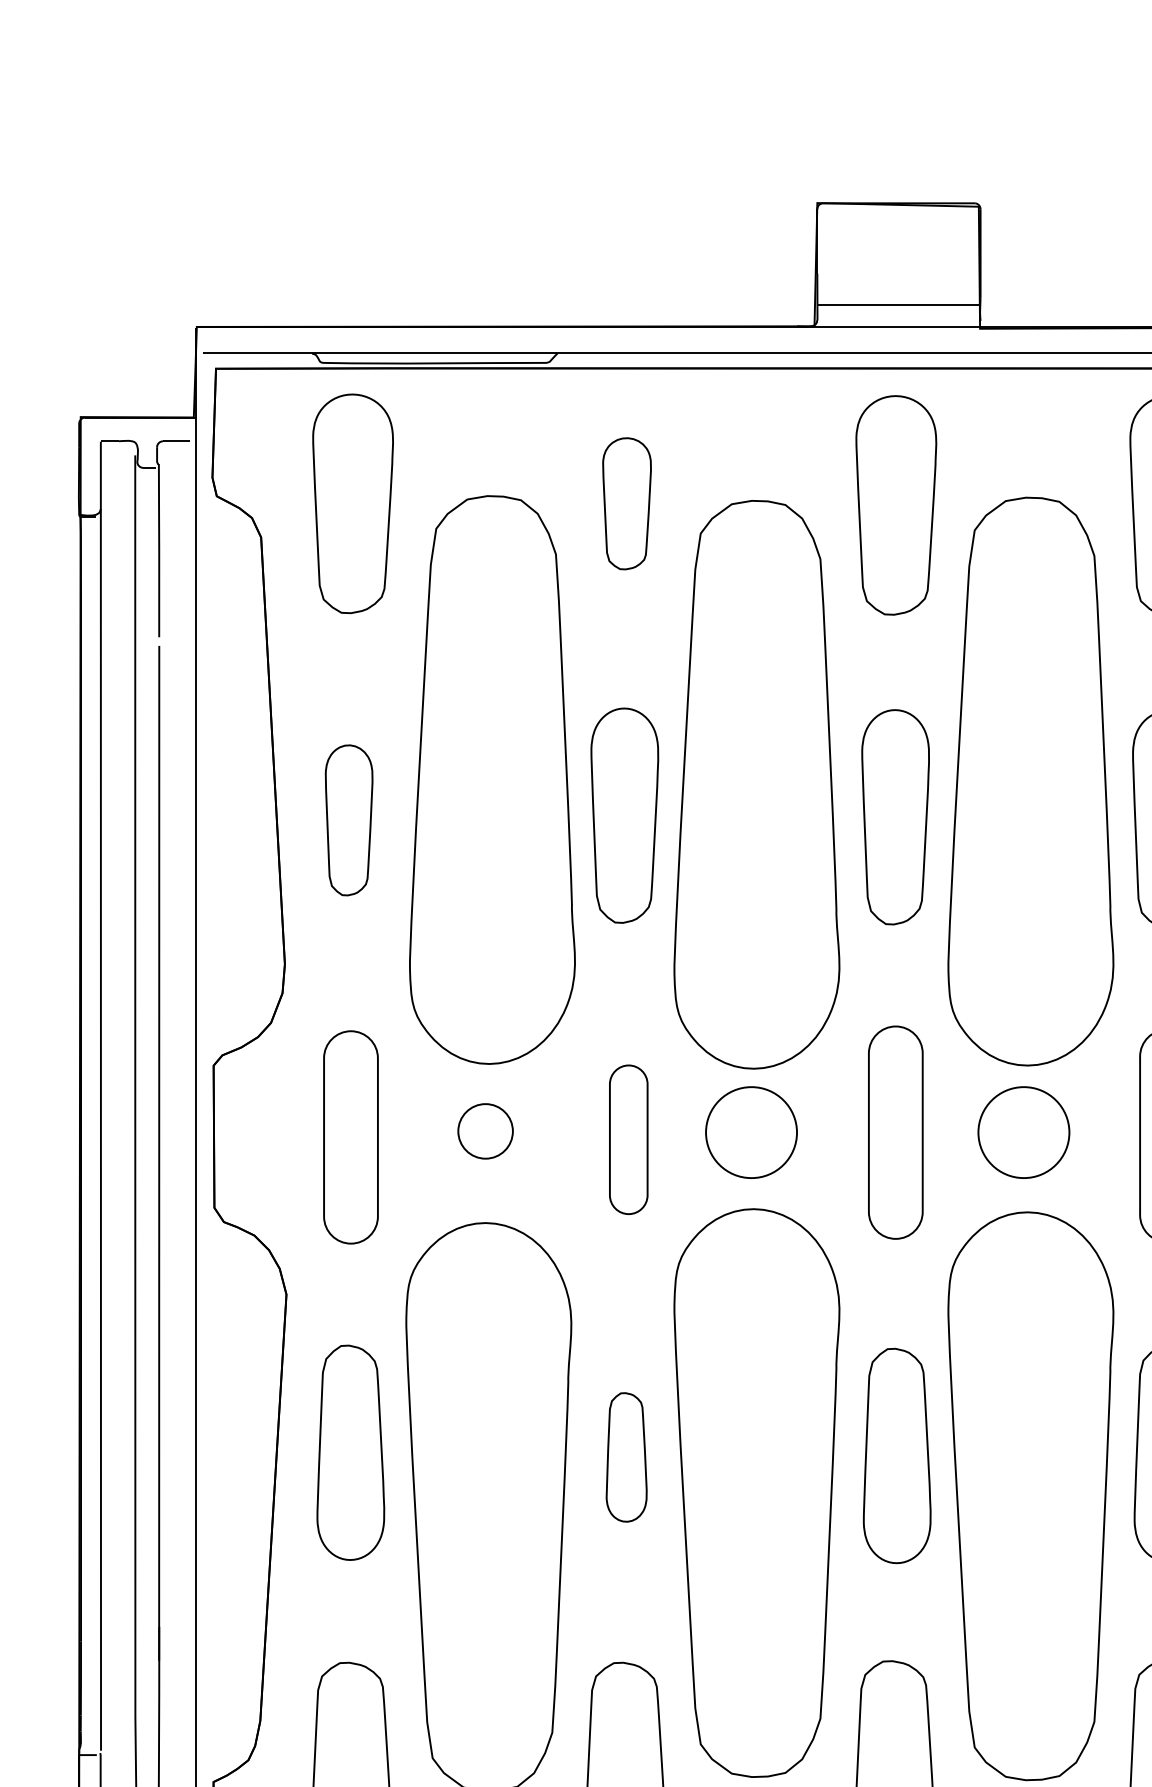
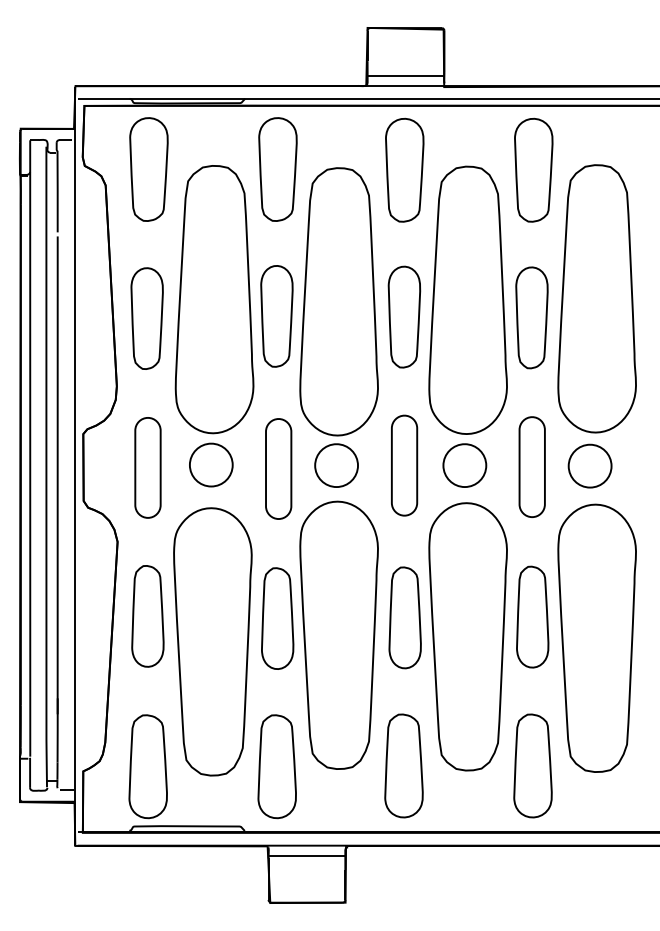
part: (626, 503) -> (277, 169), size x1.67
part: (347, 820) -> (146, 318), size x1.43
part: (485, 1130) -> (211, 464), size x1.67
part: (628, 1138) -> (278, 468), size x1.43
part: (626, 1457) -> (277, 618), size x1.67

